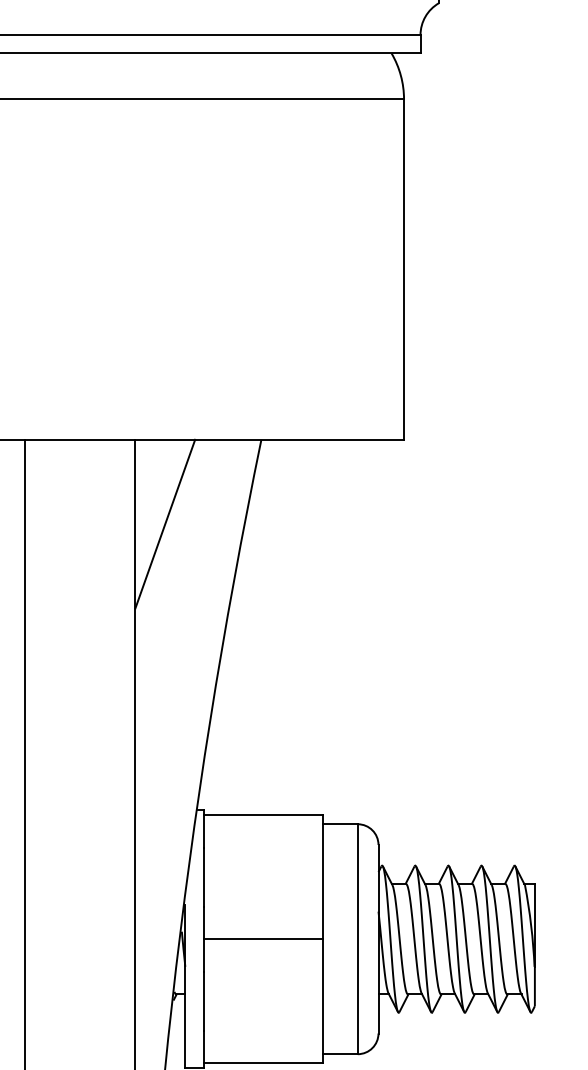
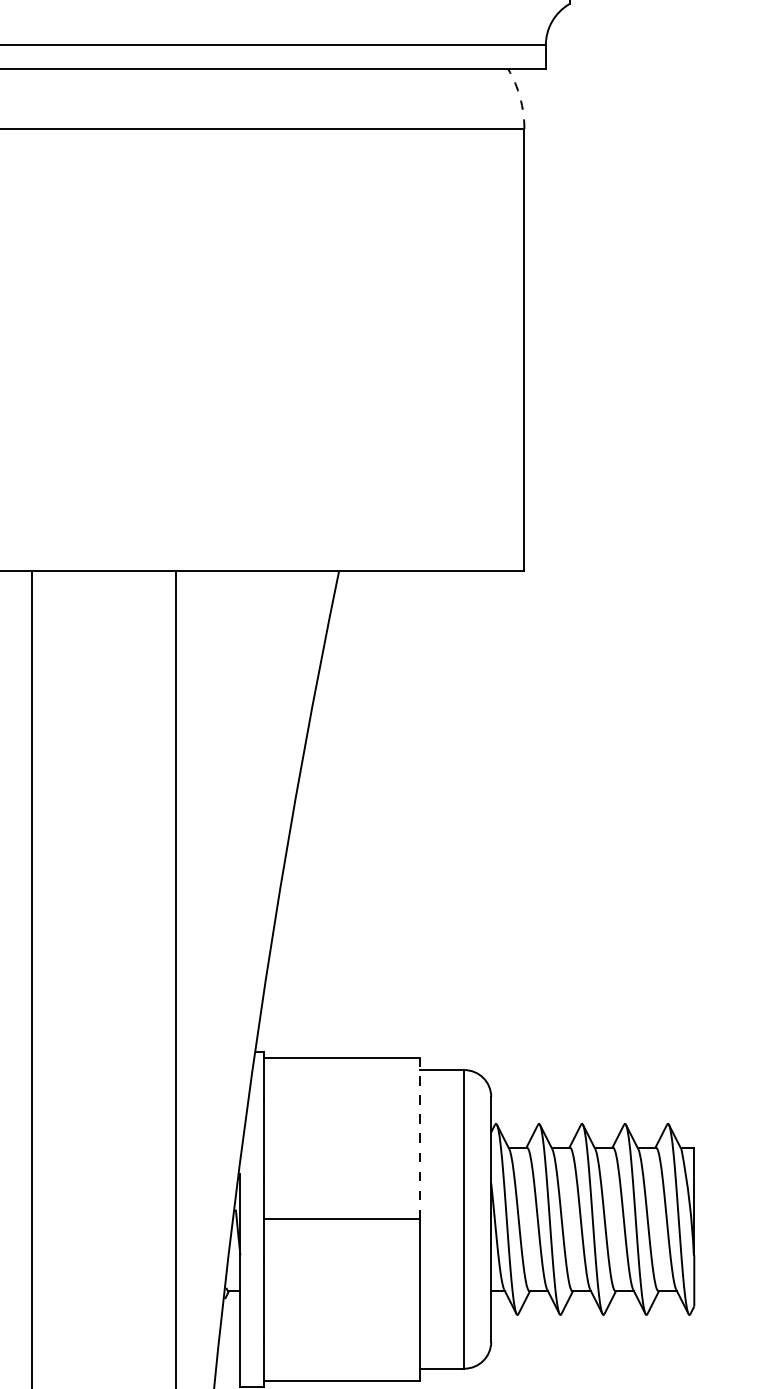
arc: (401, 76) -> (520, 98), solid -> dashed
line: (165, 523) -> (214, 679), removed
line: (323, 876) -> (419, 1138), solid -> dashed

